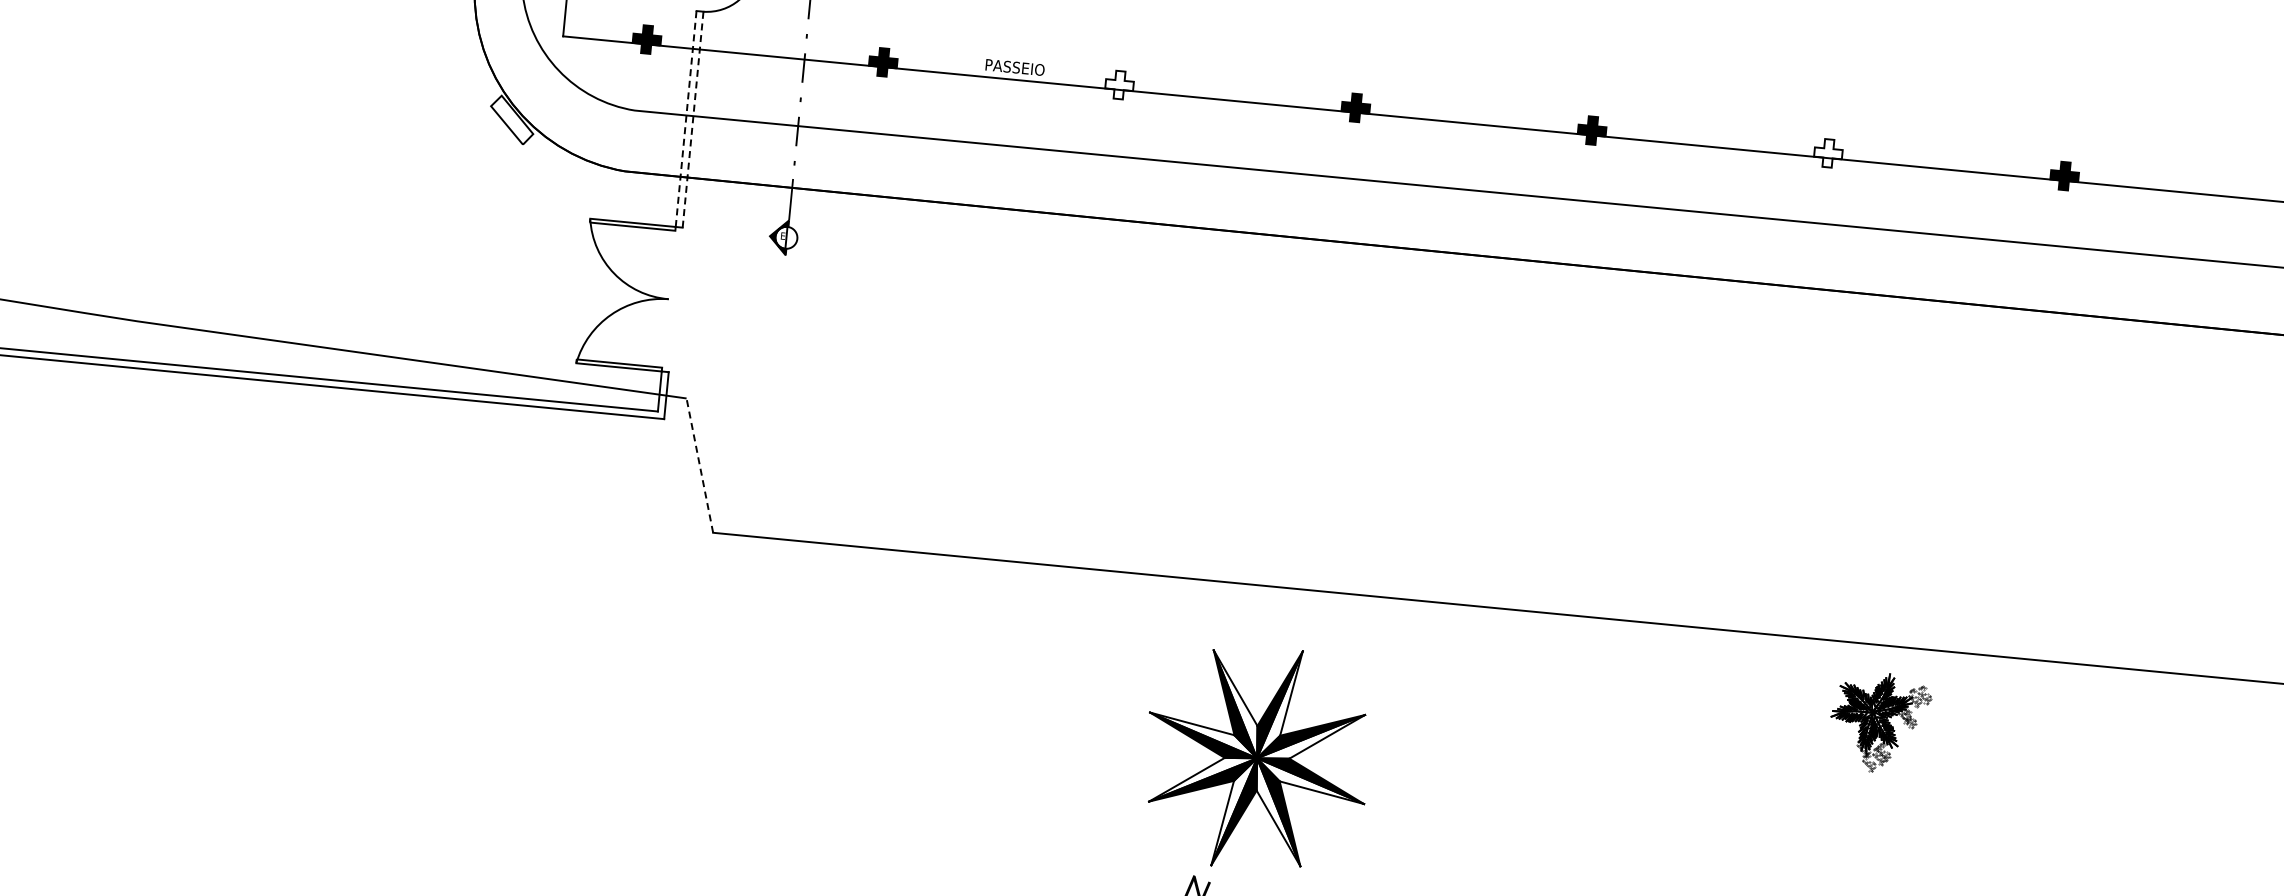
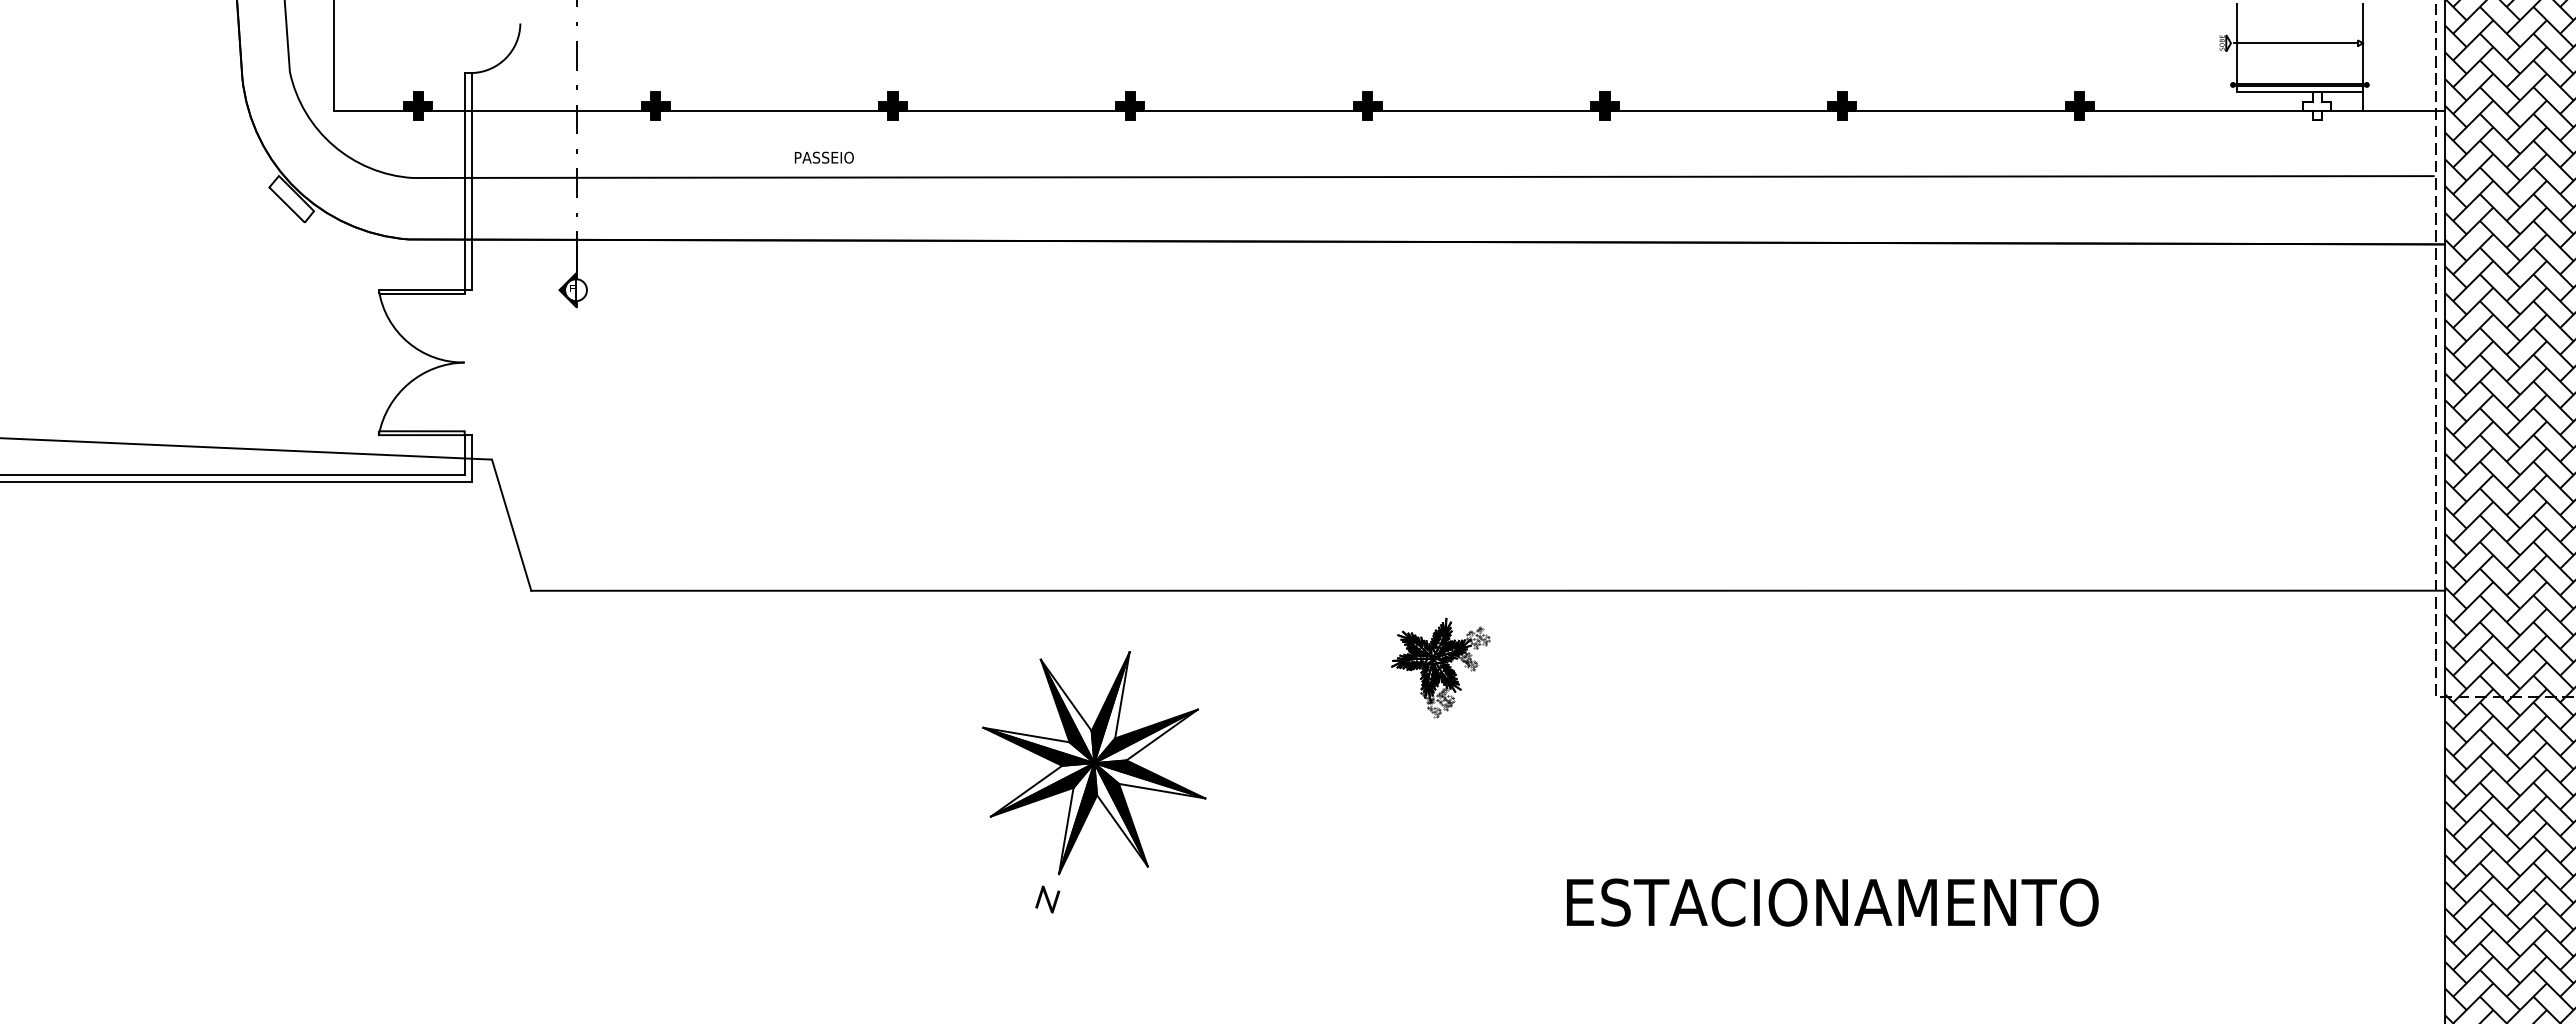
text: (1014, 67) -> (823, 157), moved
fill: (1119, 85) -> (892, 106), added
line: (685, 118) -> (464, 181), dashed -> solid
line: (692, 119) -> (471, 181), dashed -> solid
fill: (1828, 153) -> (1605, 106), added
line: (699, 464) -> (511, 524), dashed -> solid
part: (1879, 722) -> (1440, 667), moved

